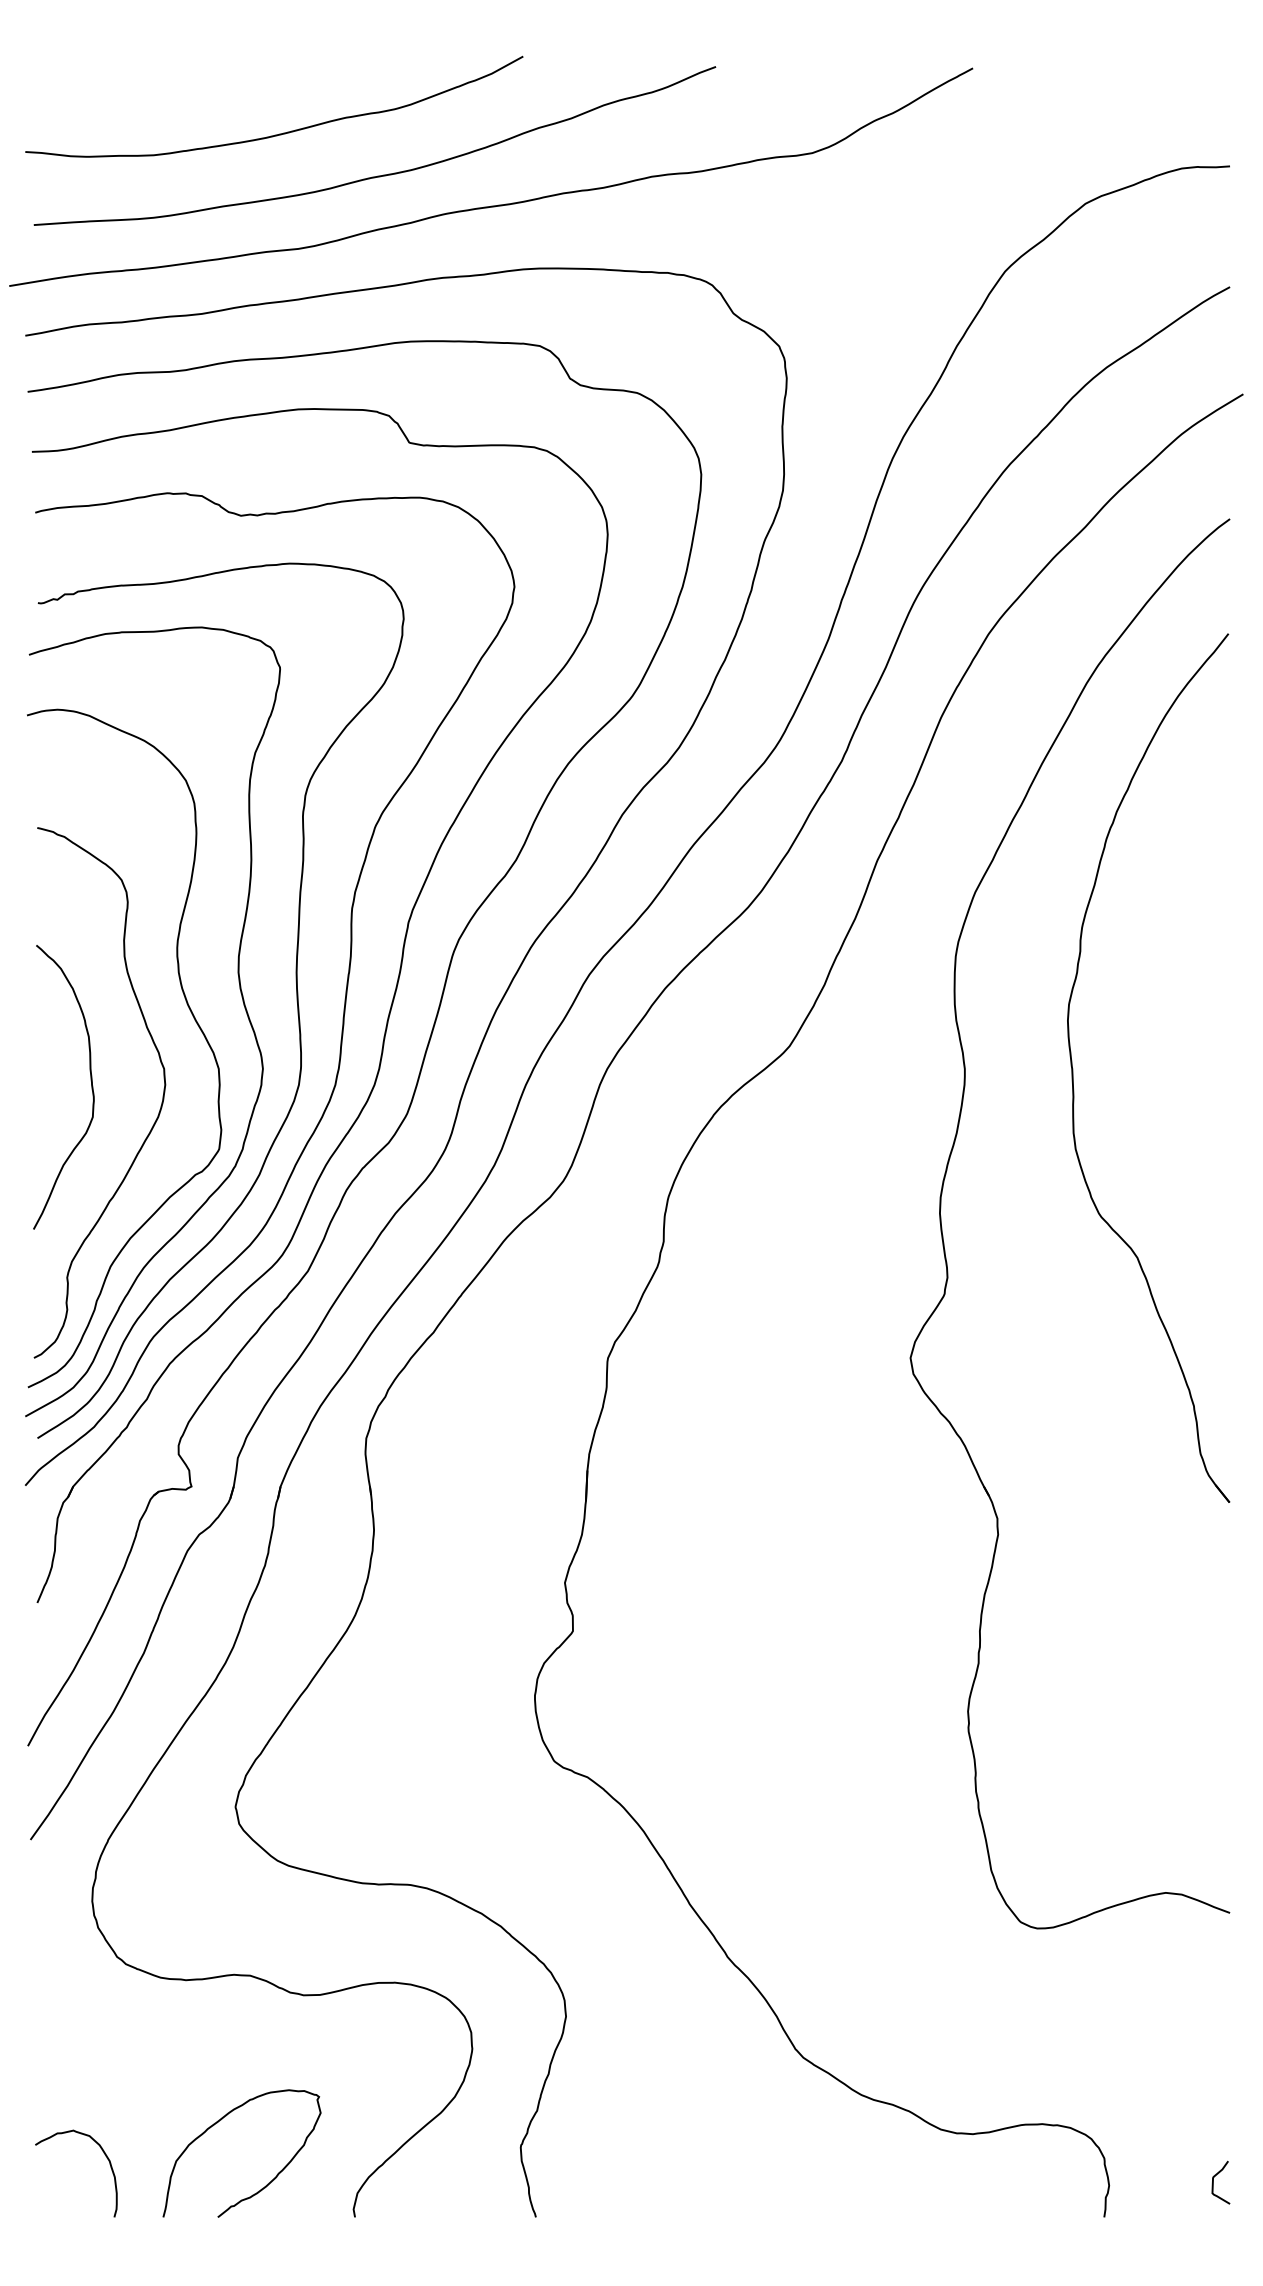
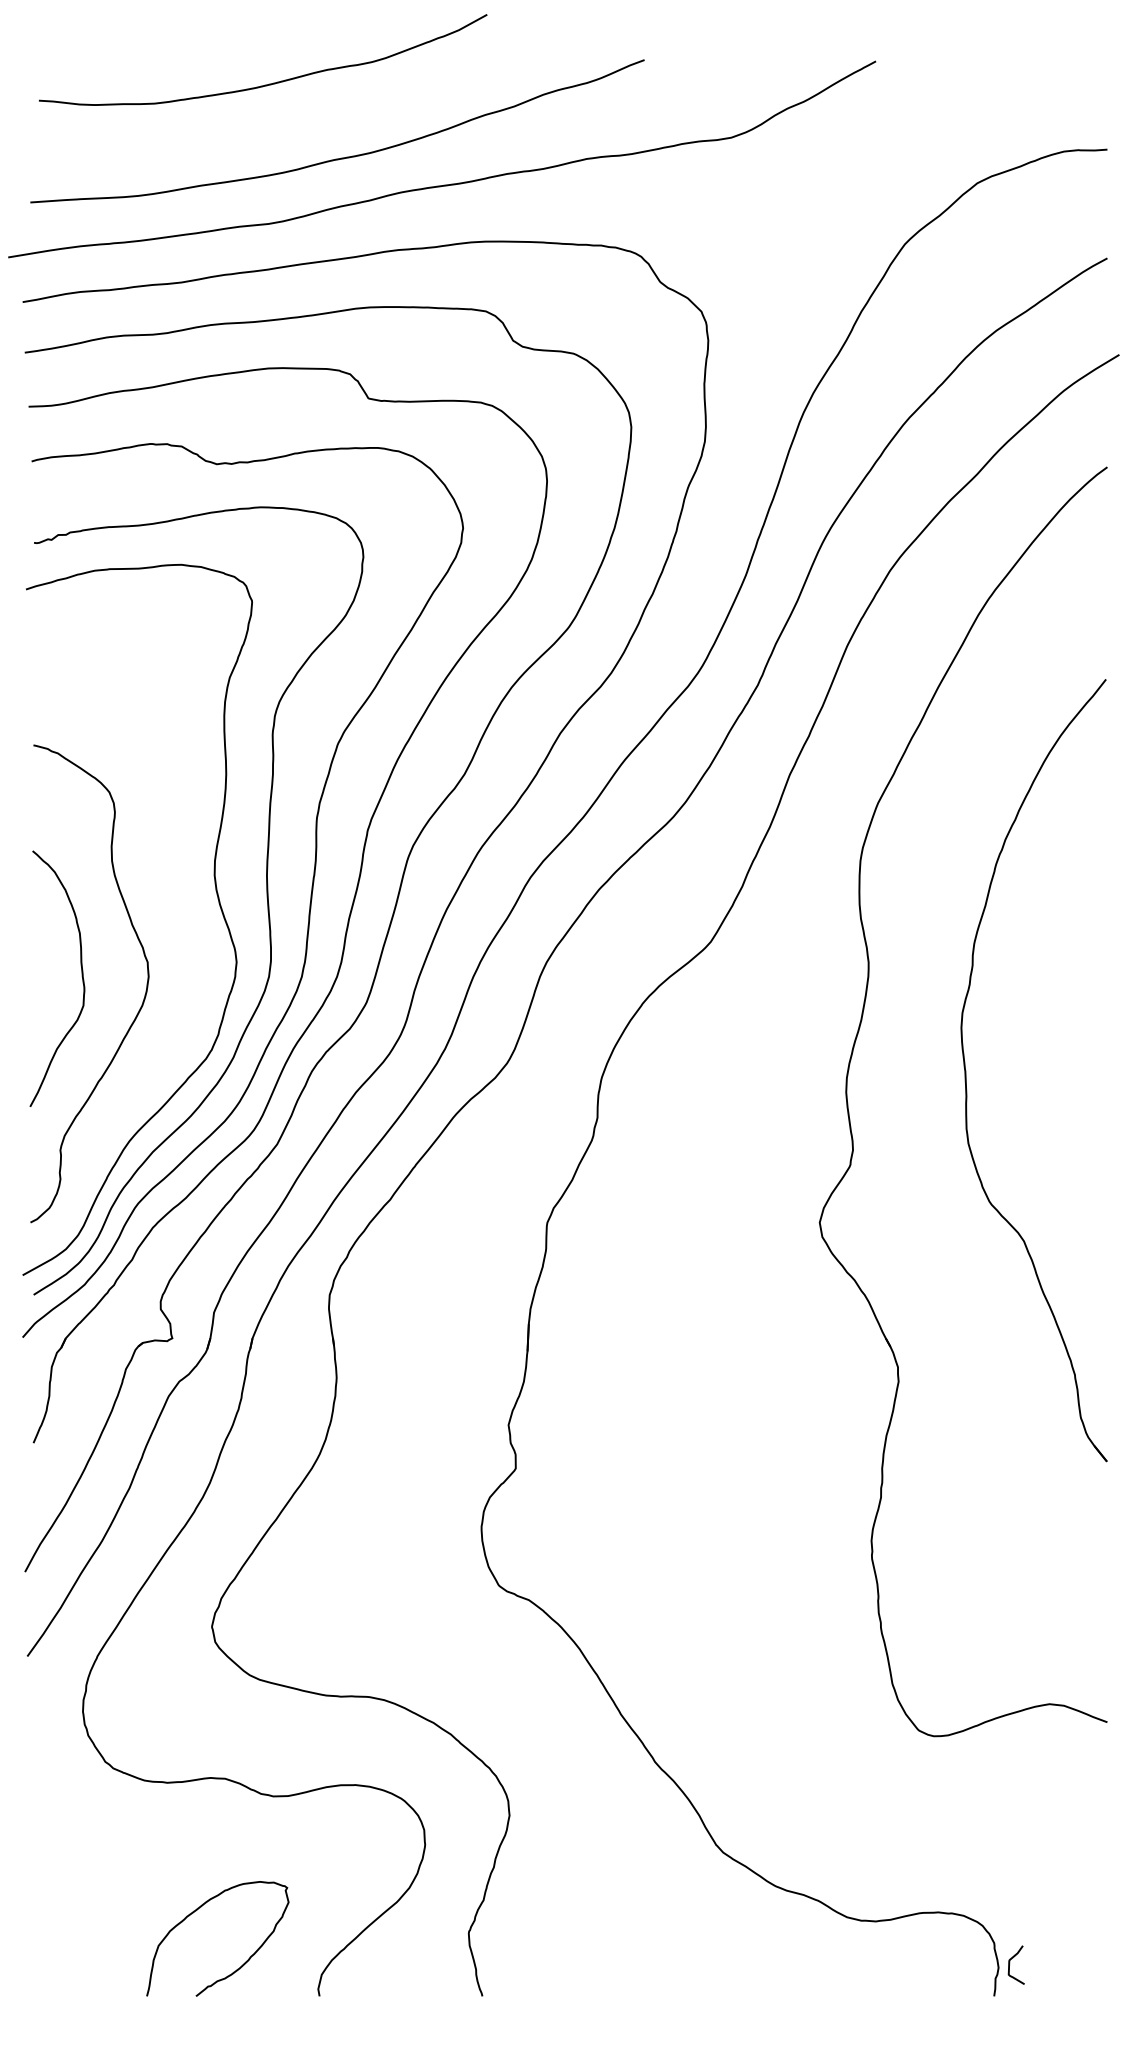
curve: (279, 133) -> (267, 84), moved
curve: (191, 1014) -> (172, 913), removed
part: (1073, 1068) -> (966, 1070), moved
curve: (106, 2158) -> (95, 1943), removed
curve: (1213, 2182) -> (1009, 1964), moved

